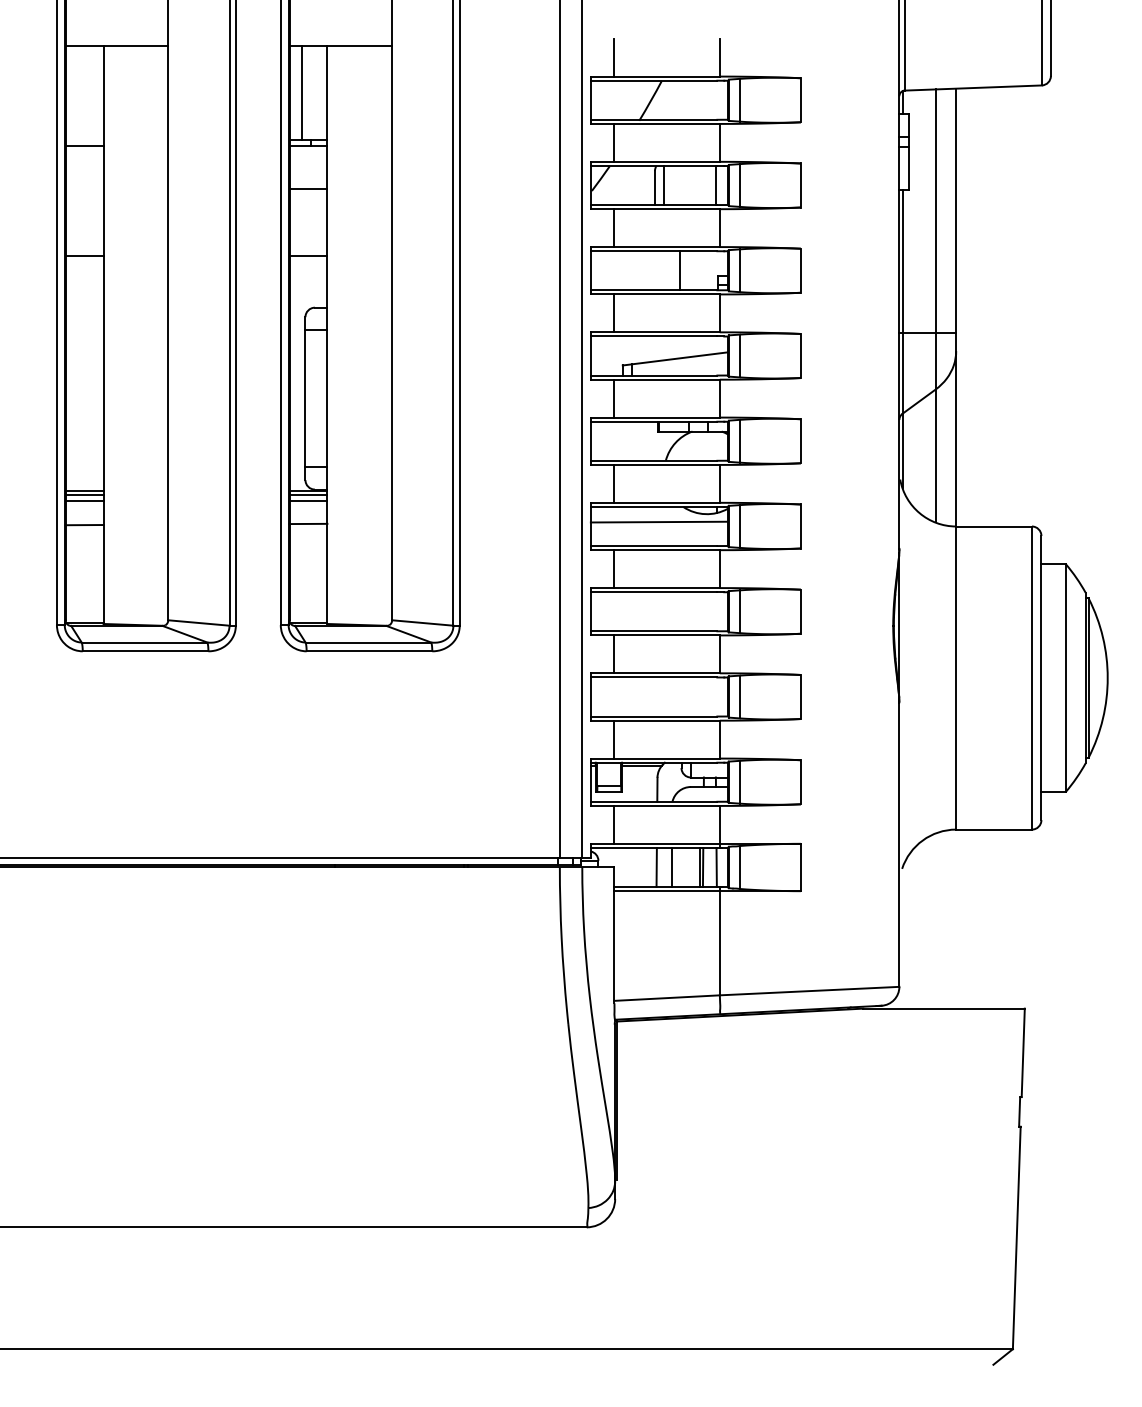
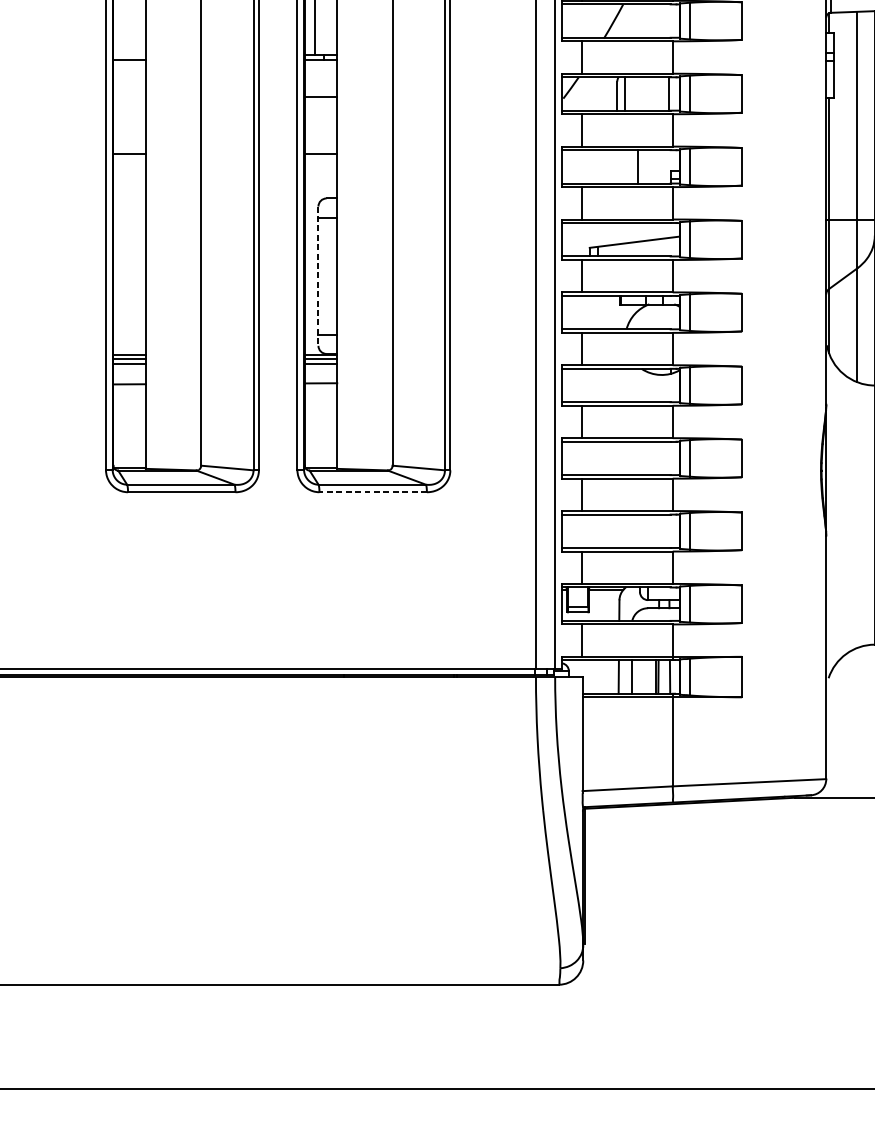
line: (305, 399) -> (318, 276), solid -> dashed
line: (658, 521) -> (620, 381), removed
line: (369, 651) -> (373, 492), solid -> dashed

